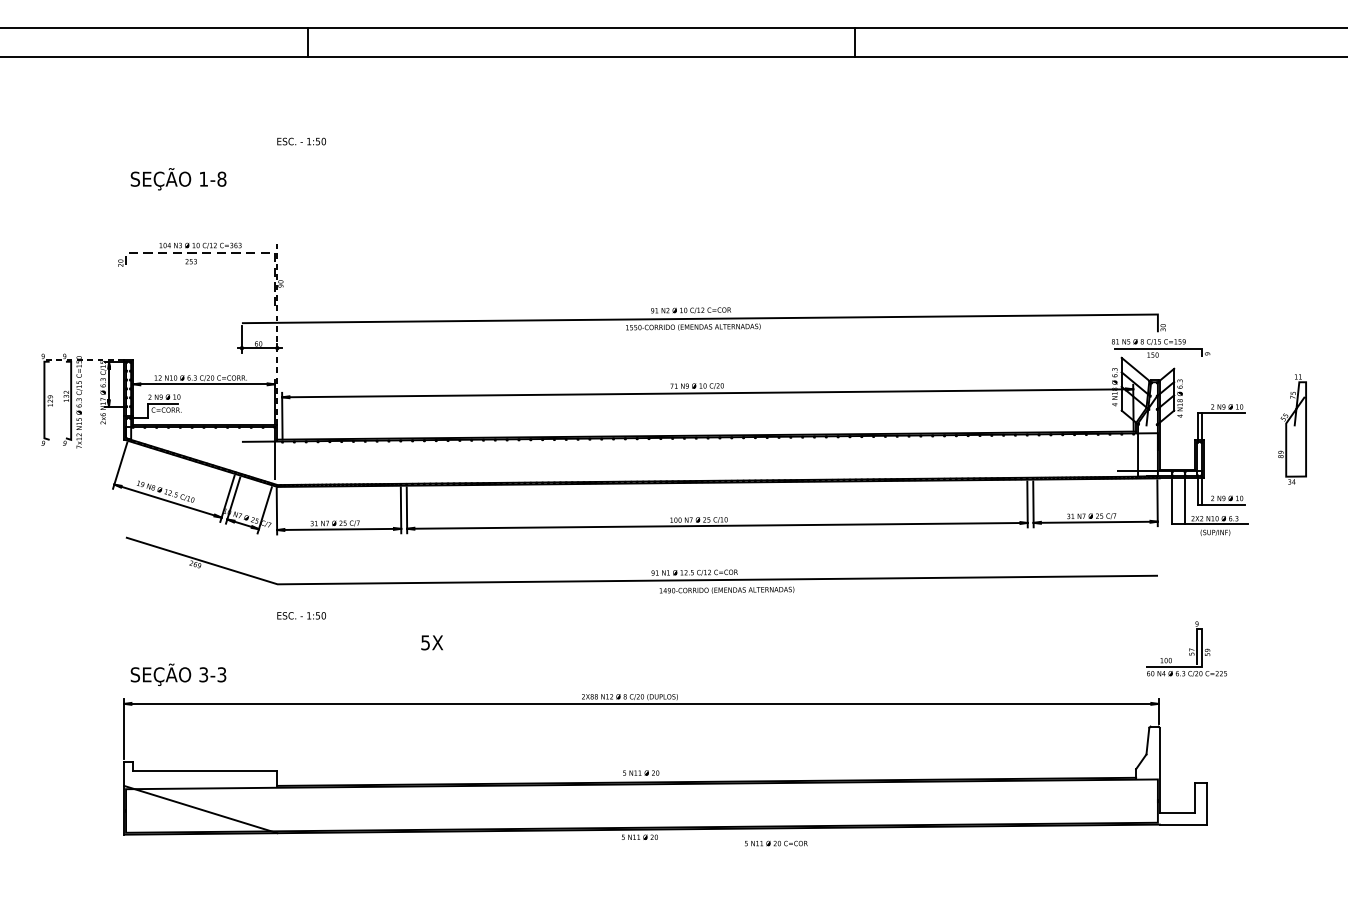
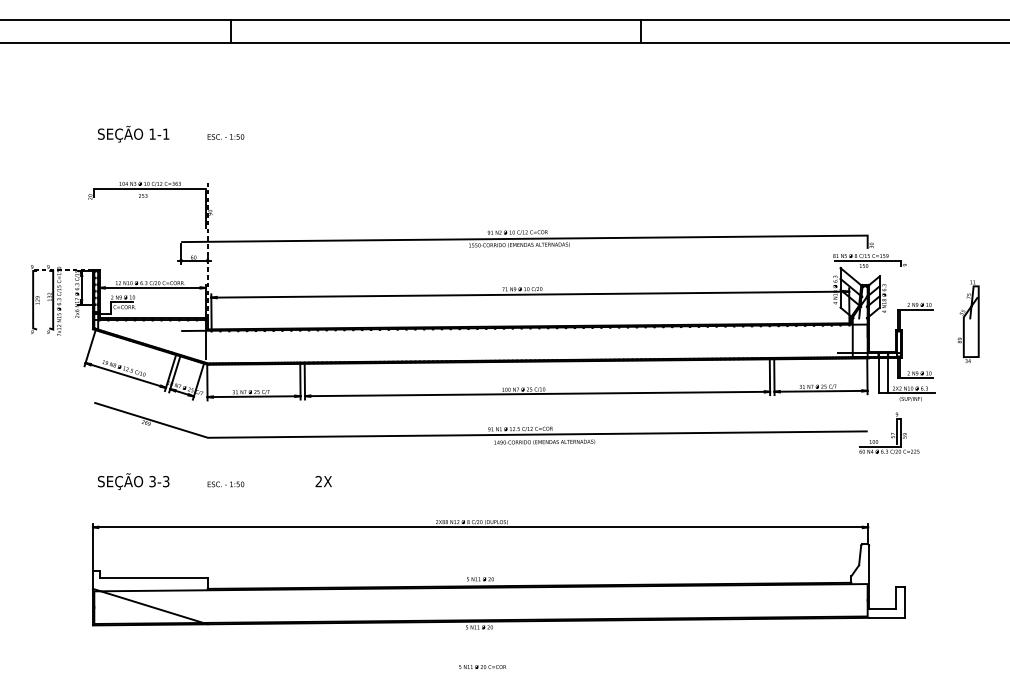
text: (301, 140) -> (225, 136), moved
text: (221, 178) -> (165, 133), 1-8 -> 1-1
line: (221, 253) -> (165, 189), dashed -> solid
text: (301, 615) -> (225, 484), moved
text: (425, 642) -> (318, 481), 5X -> 2X
part: (1187, 647) -> (889, 432), moved
text: (178, 674) -> (133, 481), moved
text: (776, 842) -> (482, 666), moved

